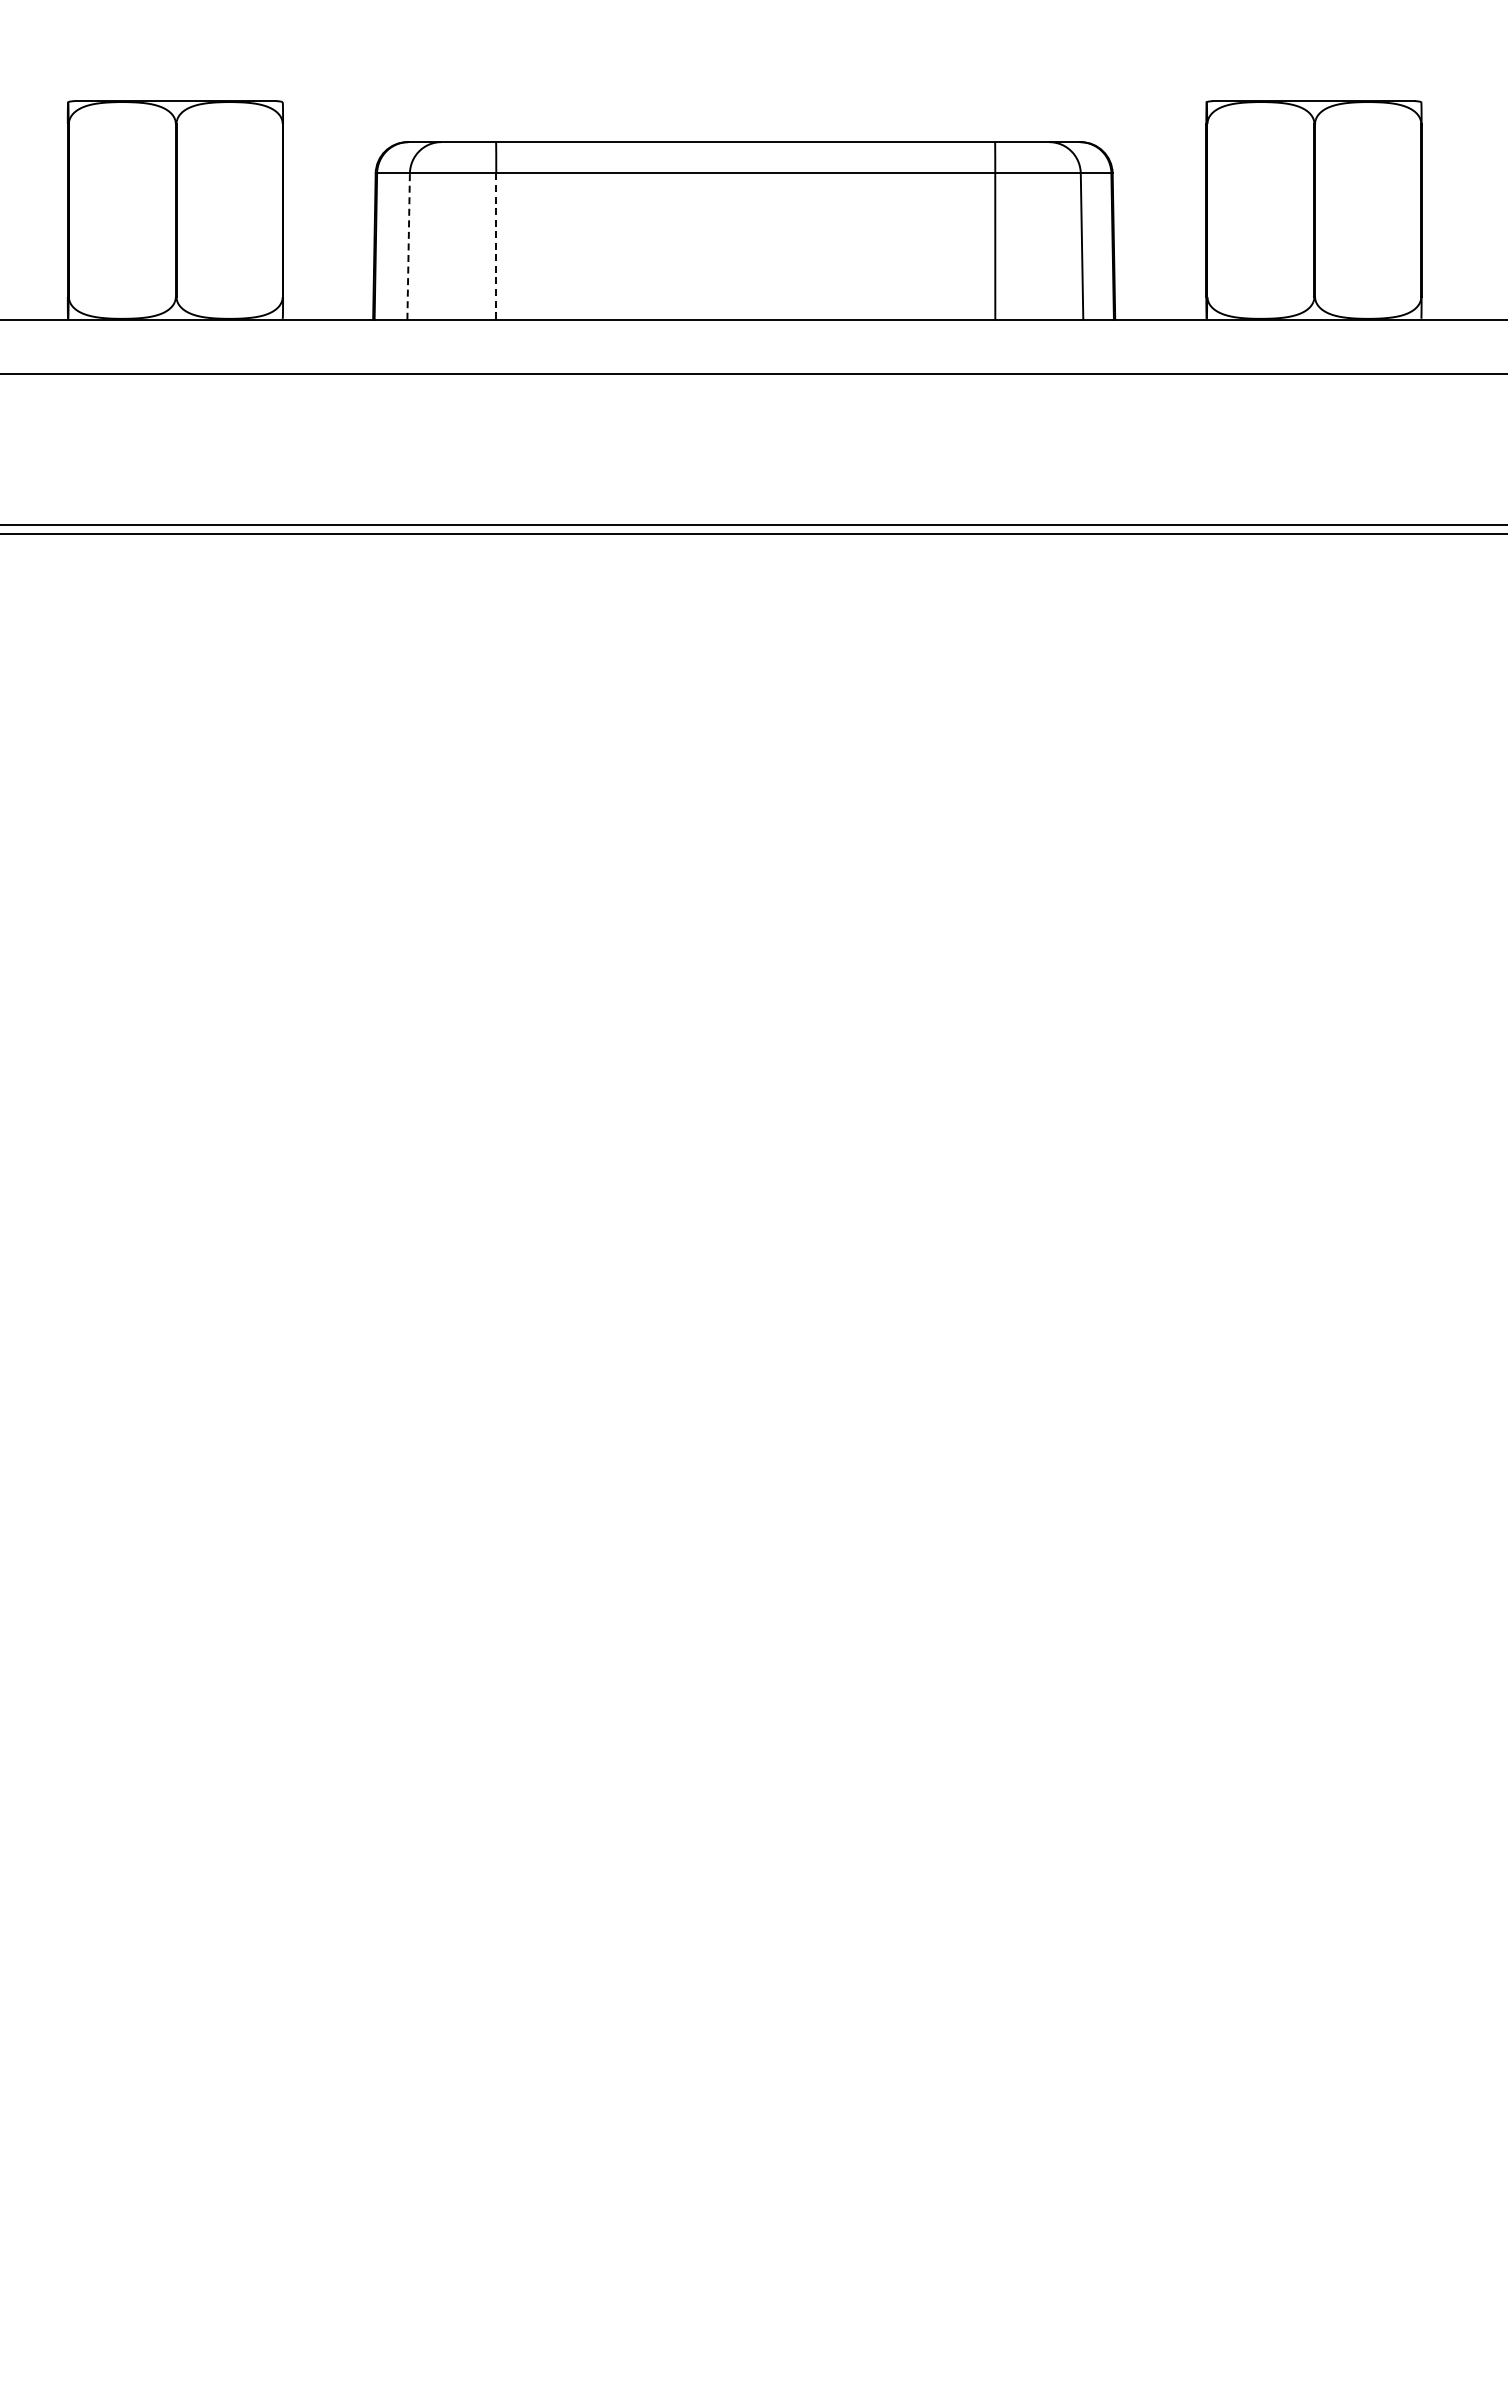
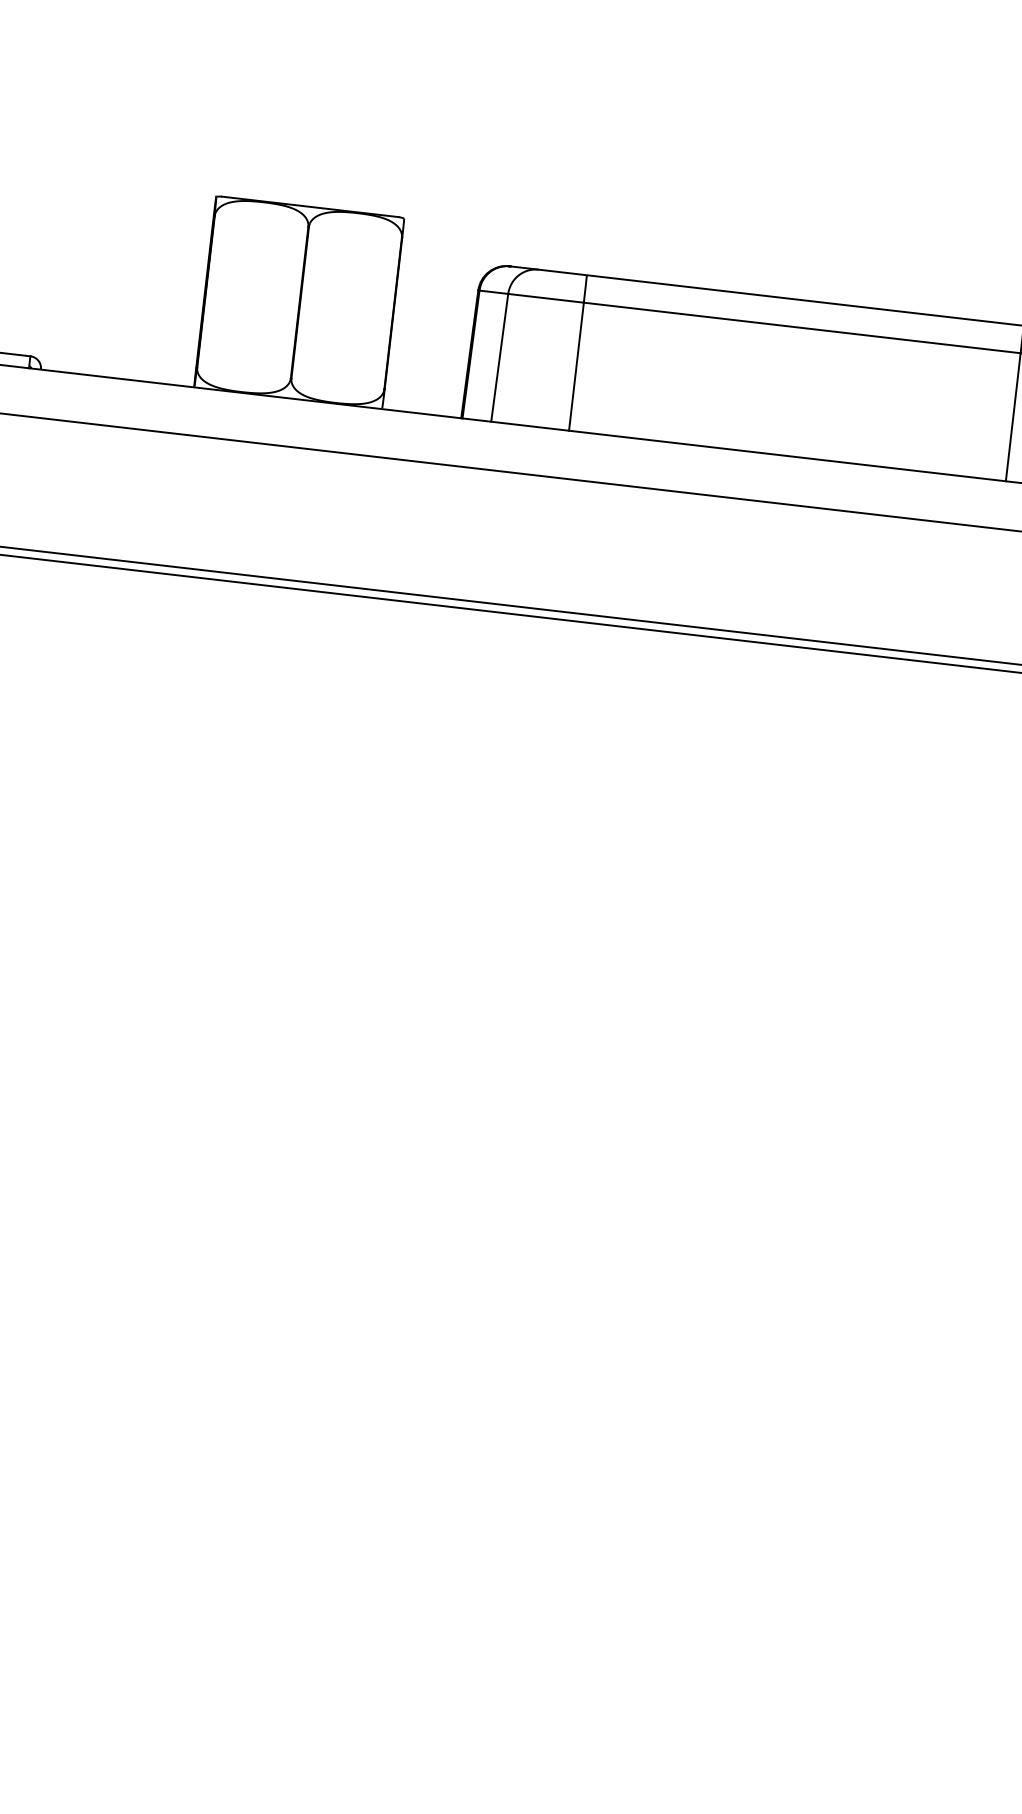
line: (408, 246) -> (499, 357), dashed -> solid
line: (496, 247) -> (576, 367), dashed -> solid

